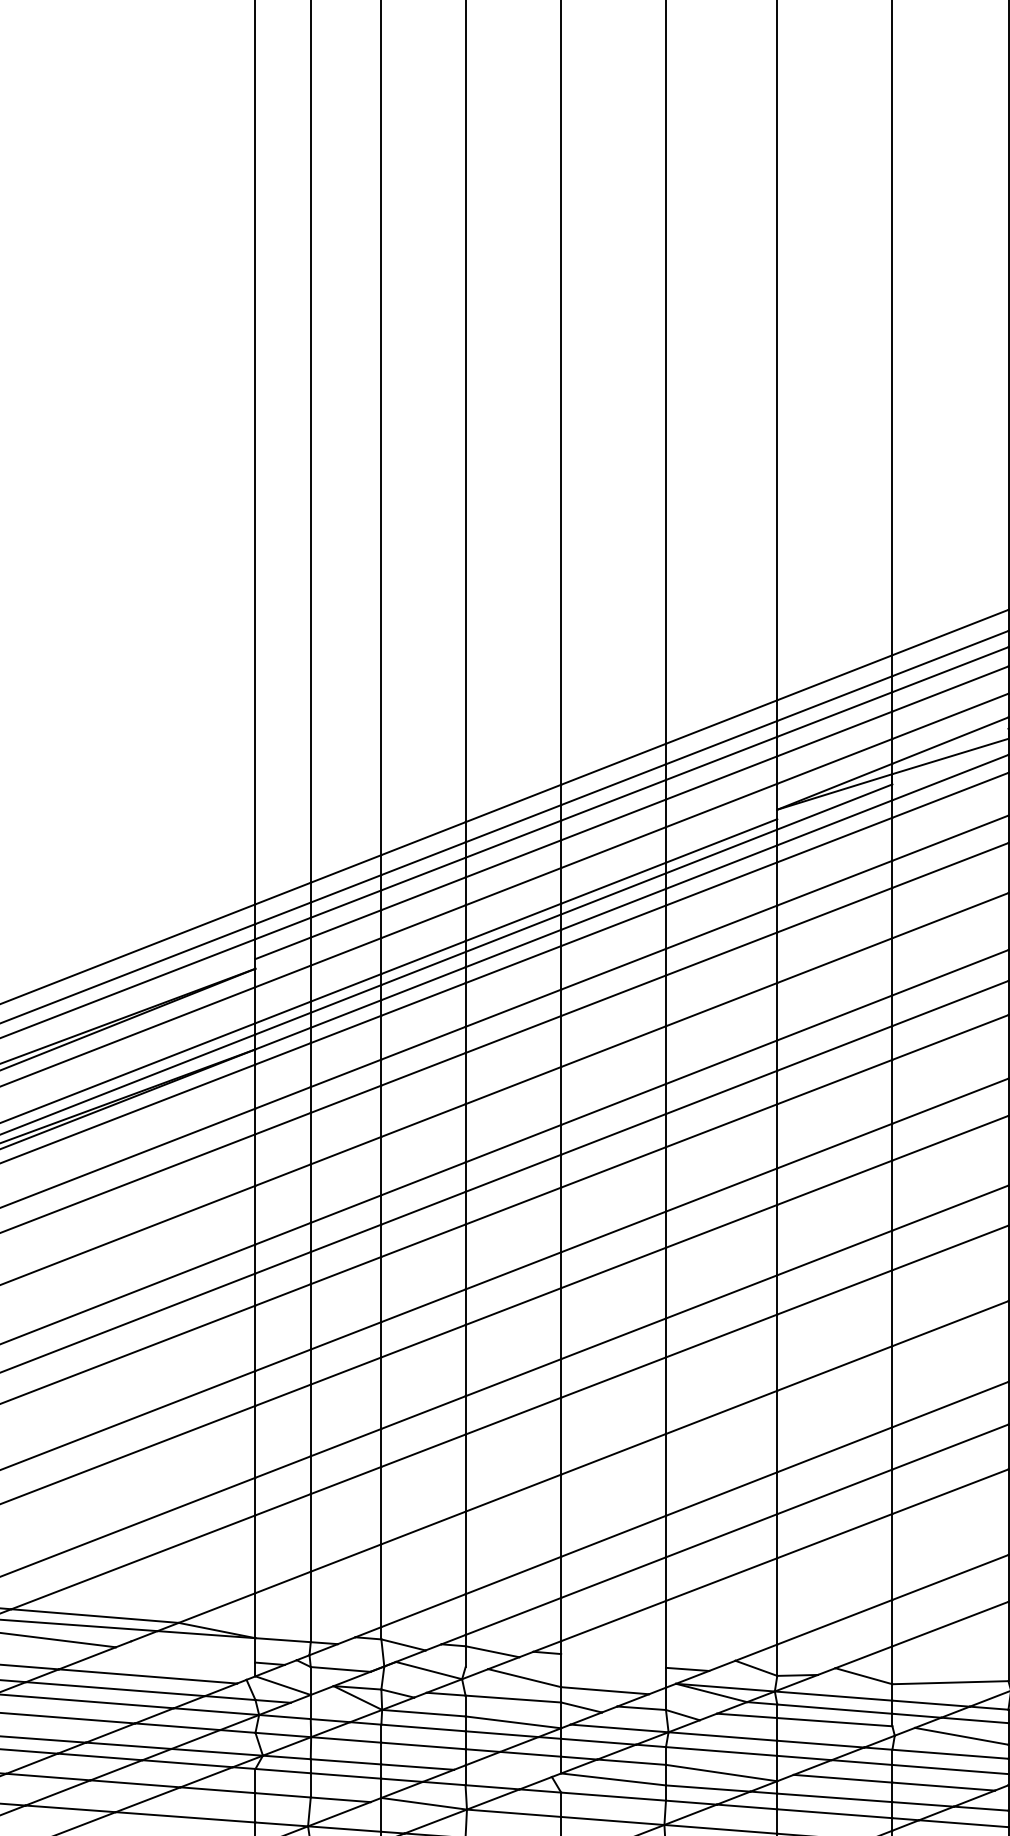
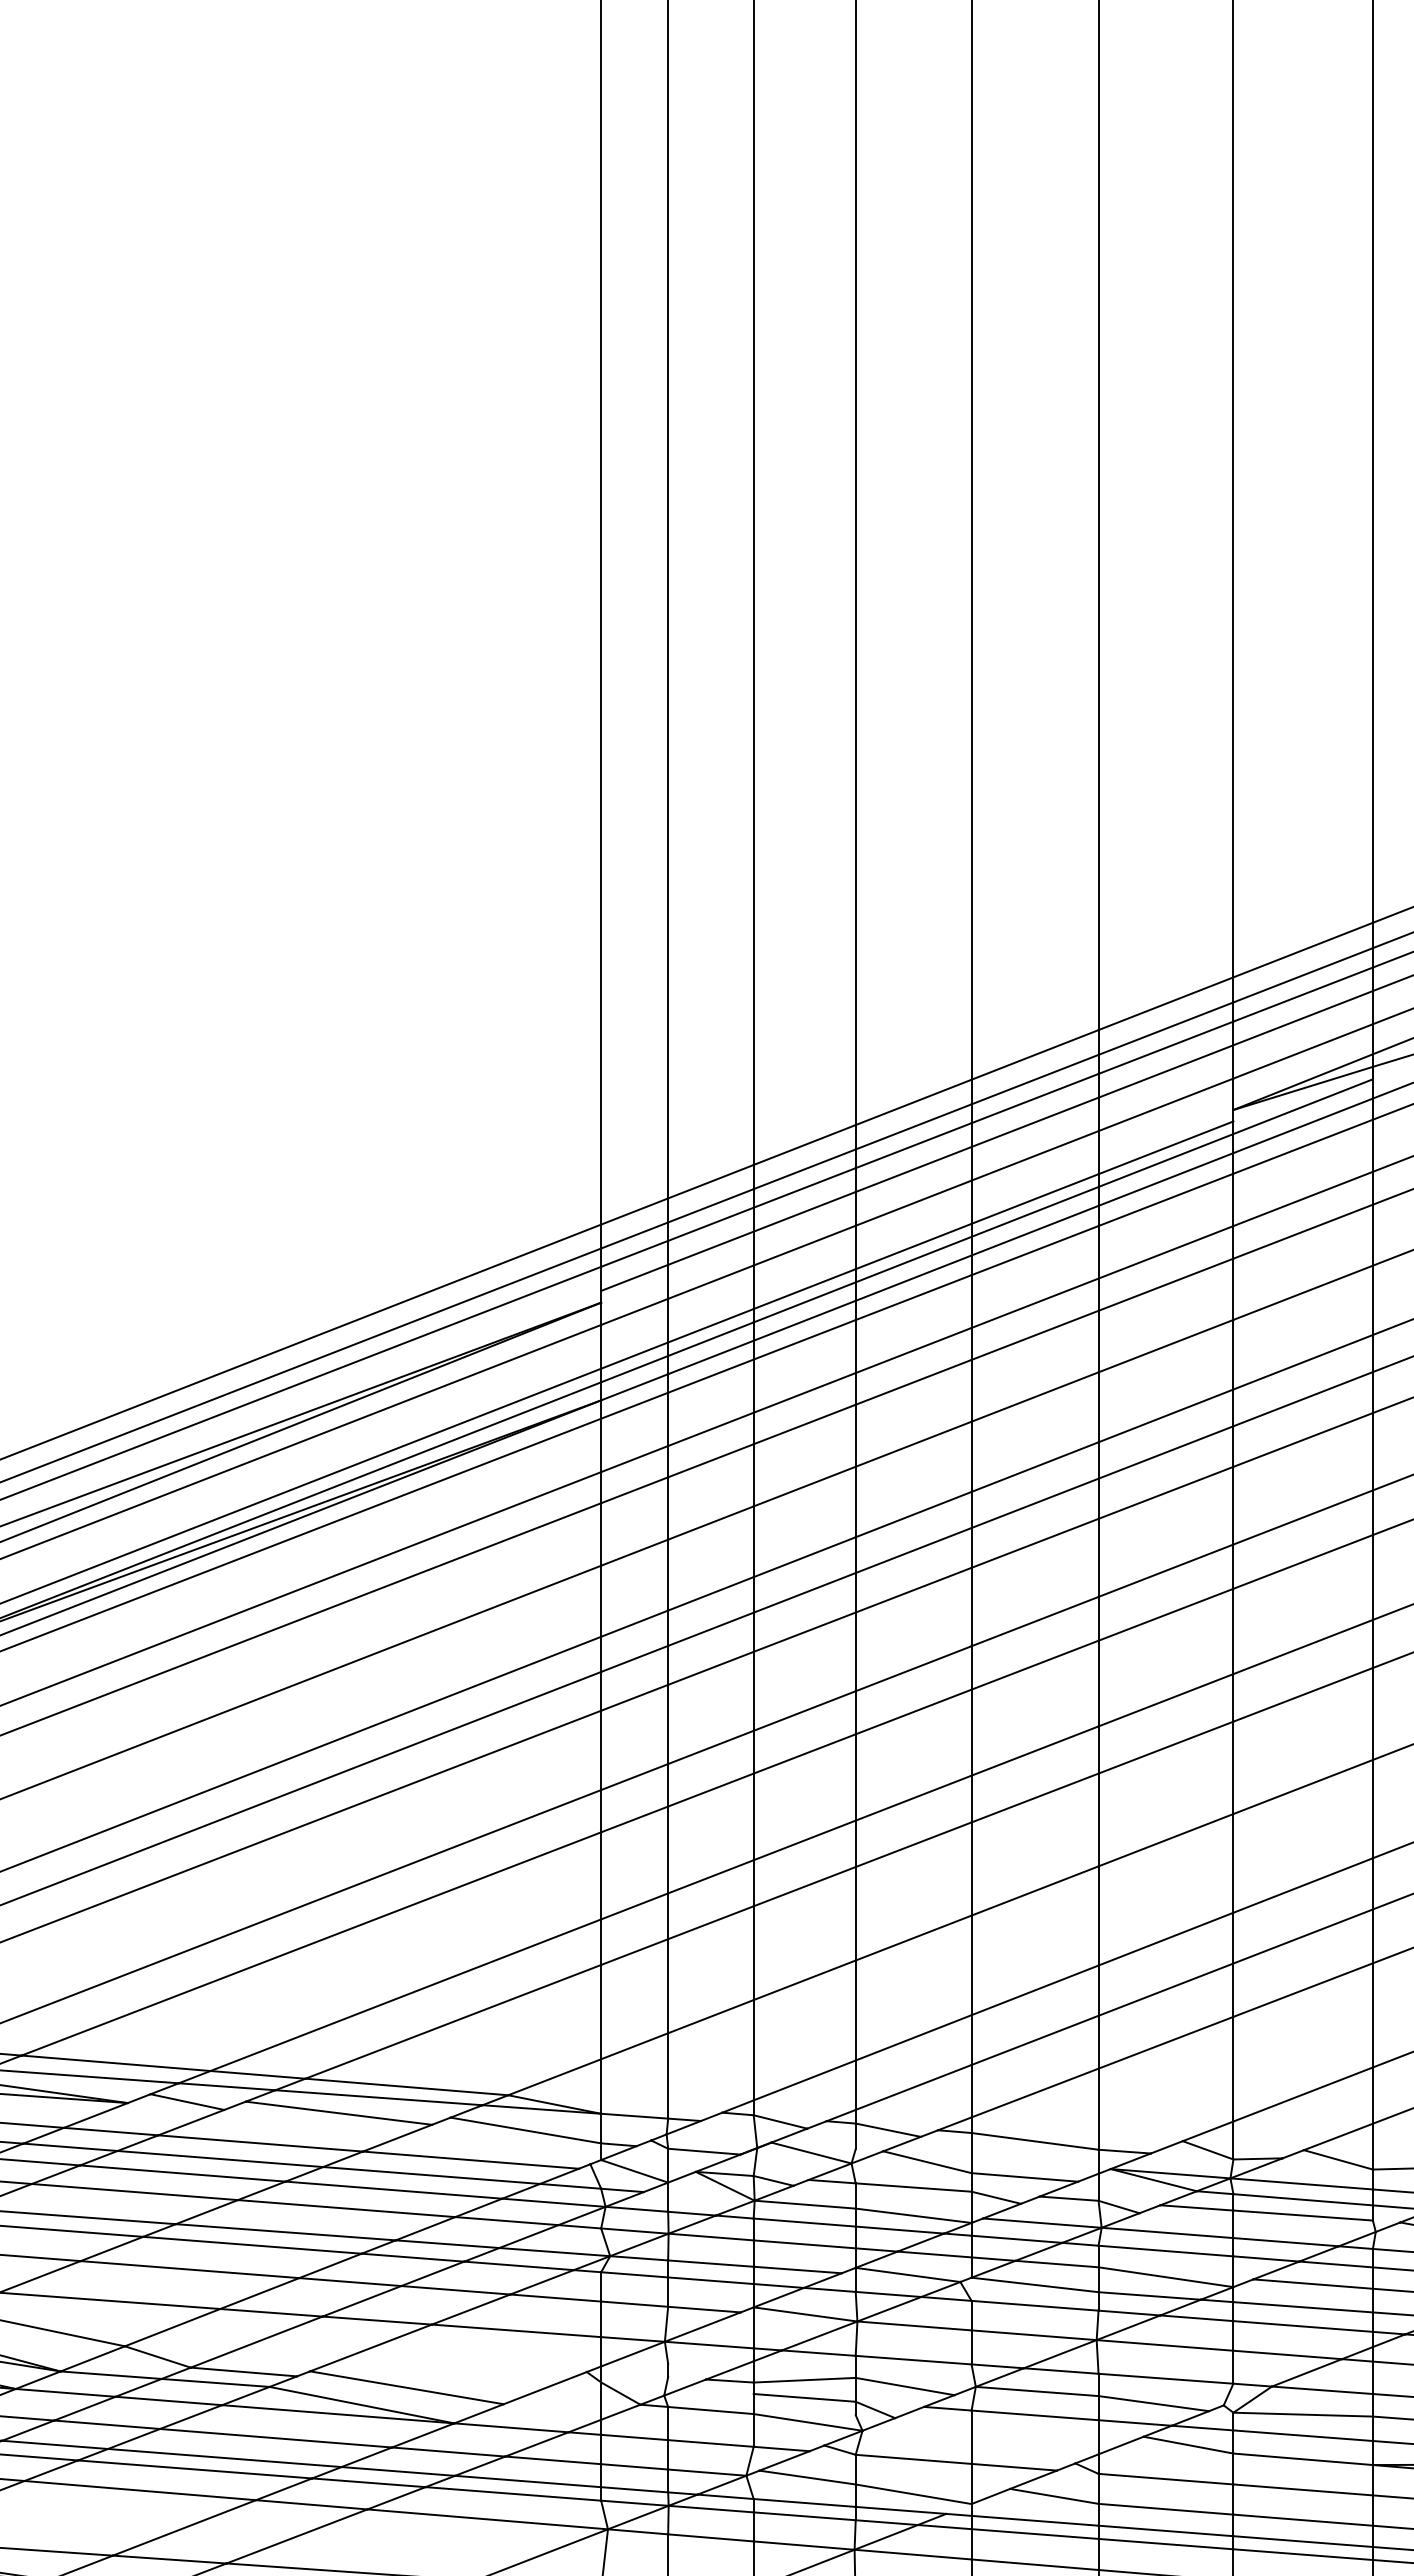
line: (193, 1651) -> (525, 2130), added
line: (613, 1661) -> (1034, 2141), added
line: (508, 1770) -> (907, 2274), added

